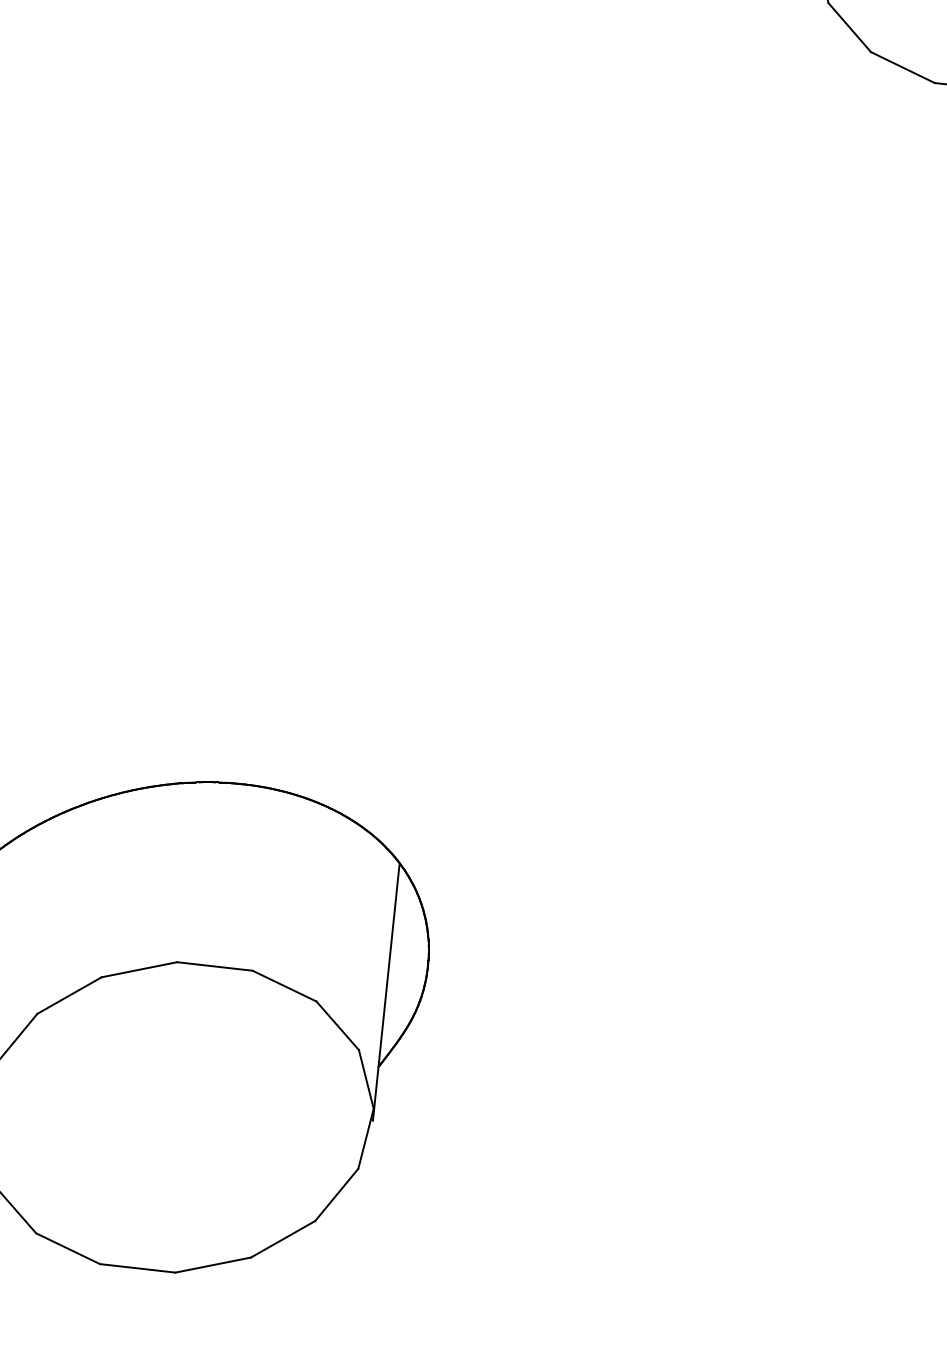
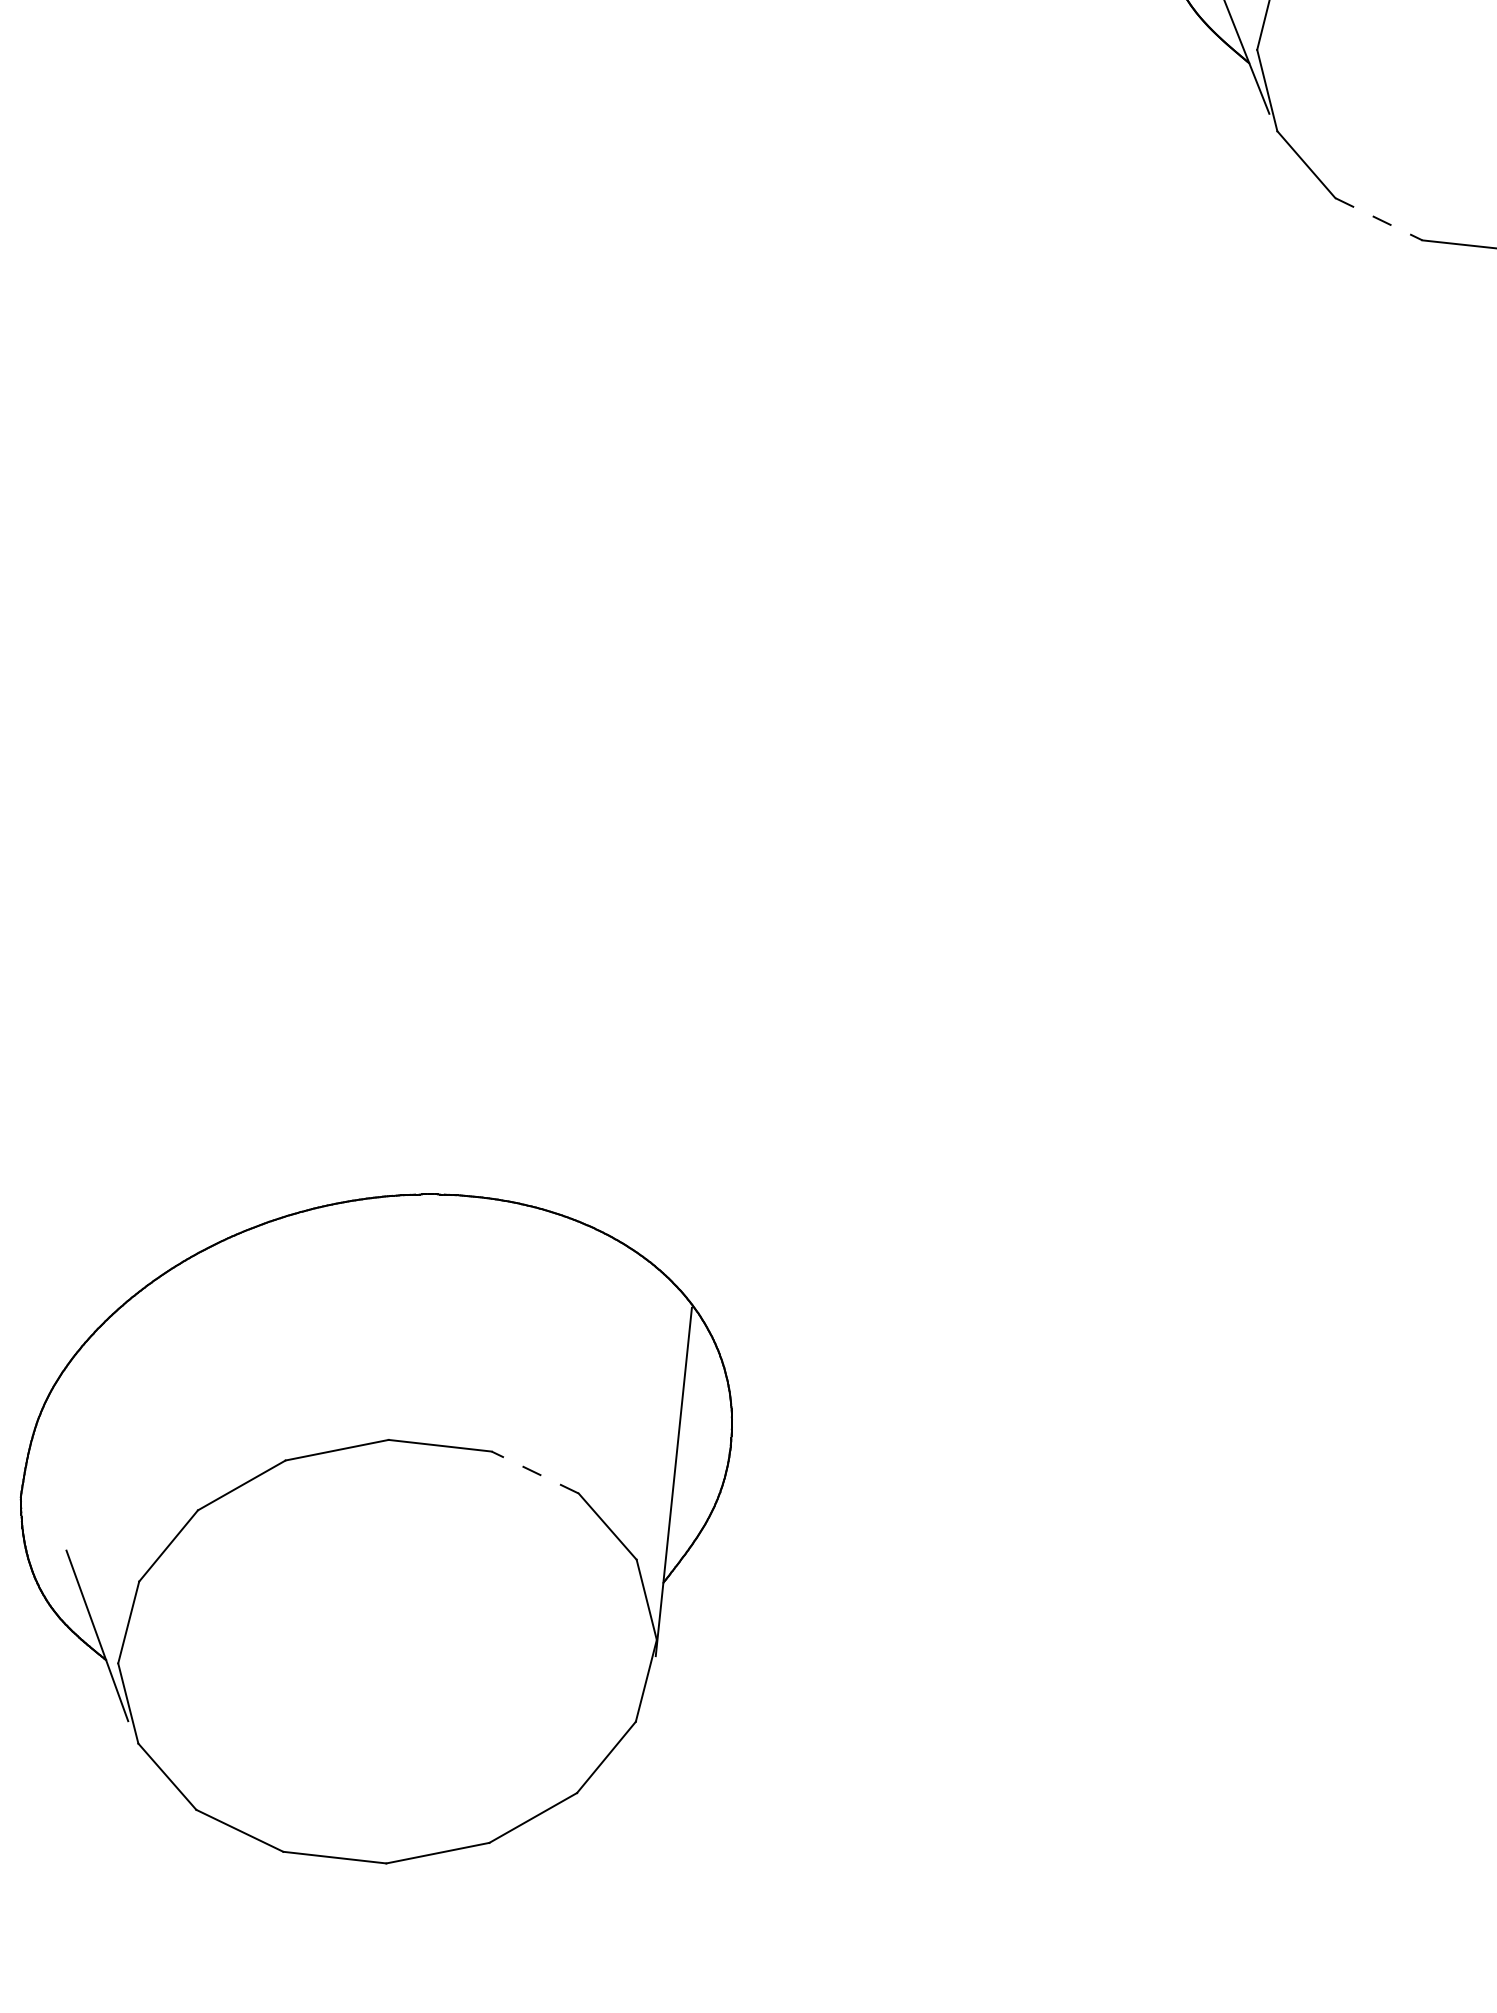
line: (903, 67) -> (1379, 219), solid -> dashed
line: (284, 986) -> (534, 1472), solid -> dashed

